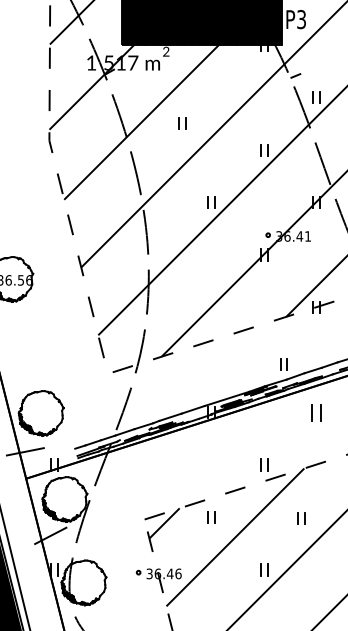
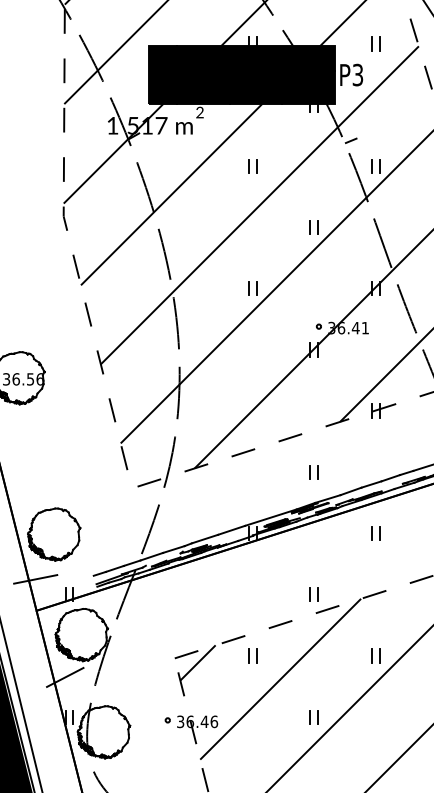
part: (182, 123) -> (252, 166), moved
part: (283, 364) -> (313, 472), moved
part: (316, 412) -> (375, 533), size x0.71
part: (301, 517) -> (375, 655), moved

